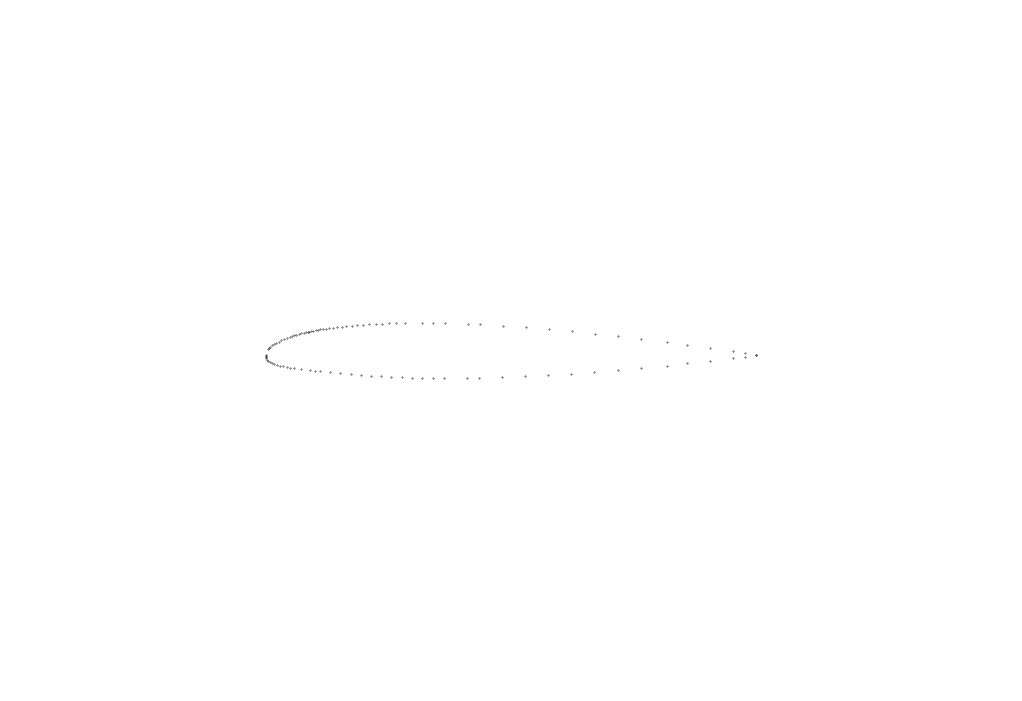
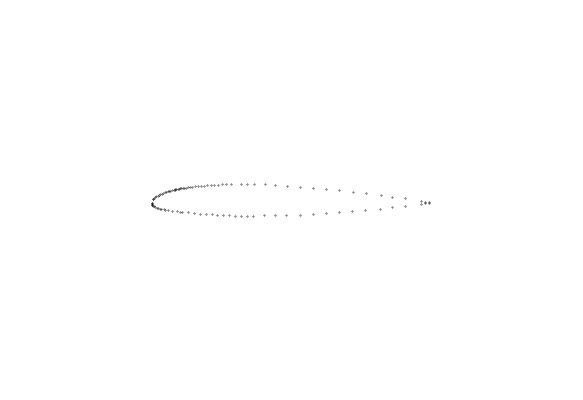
part: (474, 325) -> (270, 185), size x1.6
part: (744, 354) -> (424, 202), size x0.6
part: (474, 379) -> (270, 216), size x1.6

